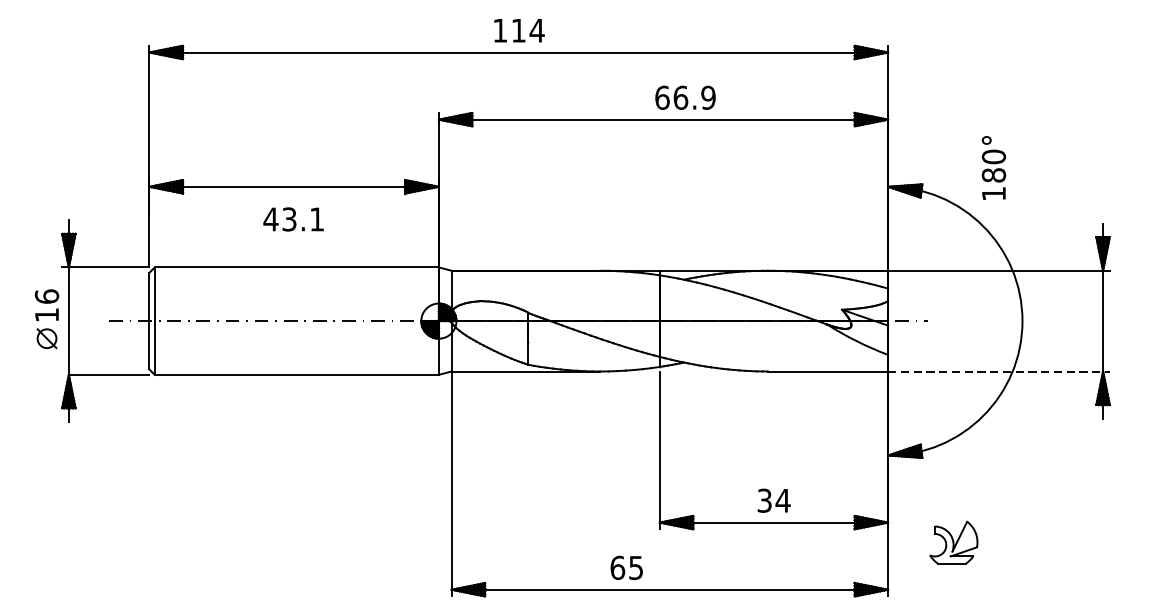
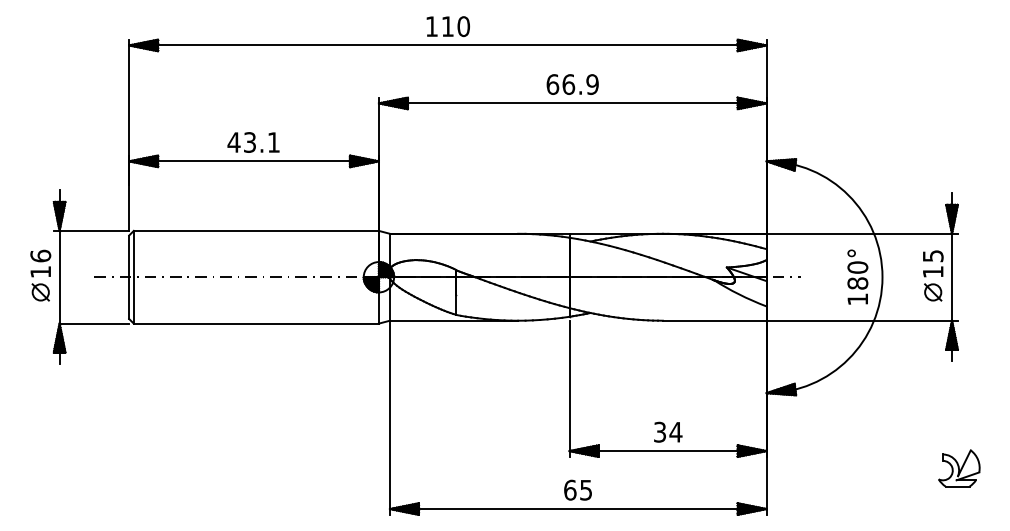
text: (536, 30) -> (463, 26), 114 -> 110
text: (685, 97) -> (572, 84), moved
text: (993, 167) -> (857, 276), moved
text: (293, 219) -> (253, 142), moved
part: (1081, 319) -> (933, 275), added
line: (999, 371) -> (862, 320), dashed -> solid
part: (954, 542) -> (959, 468), moved
text: (626, 567) -> (577, 489), moved

